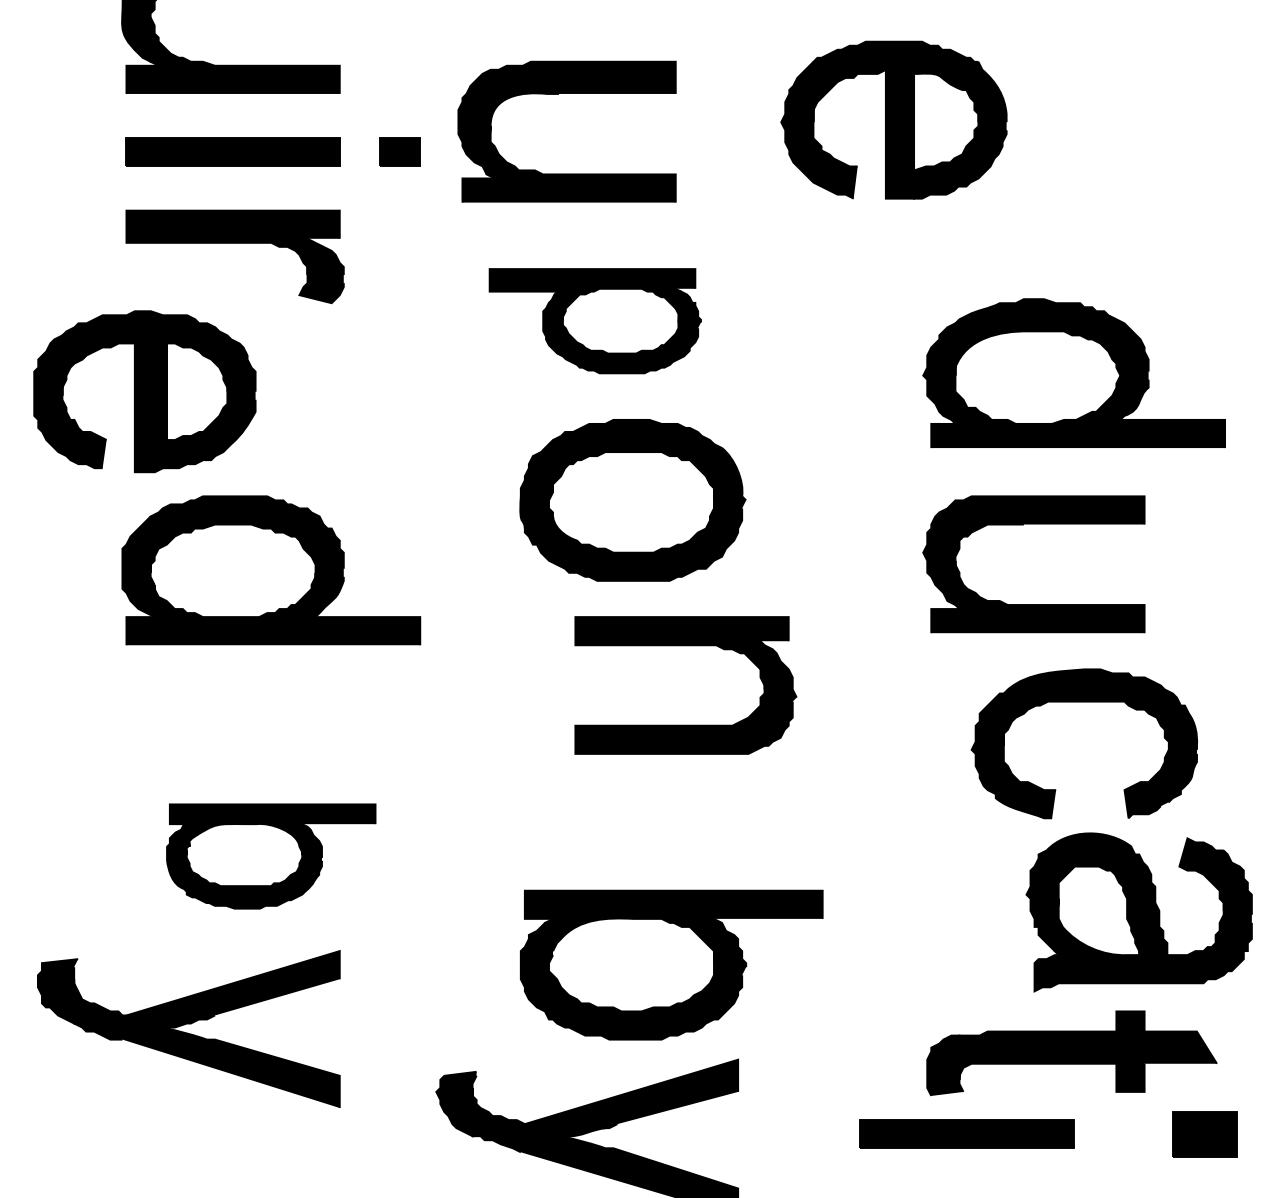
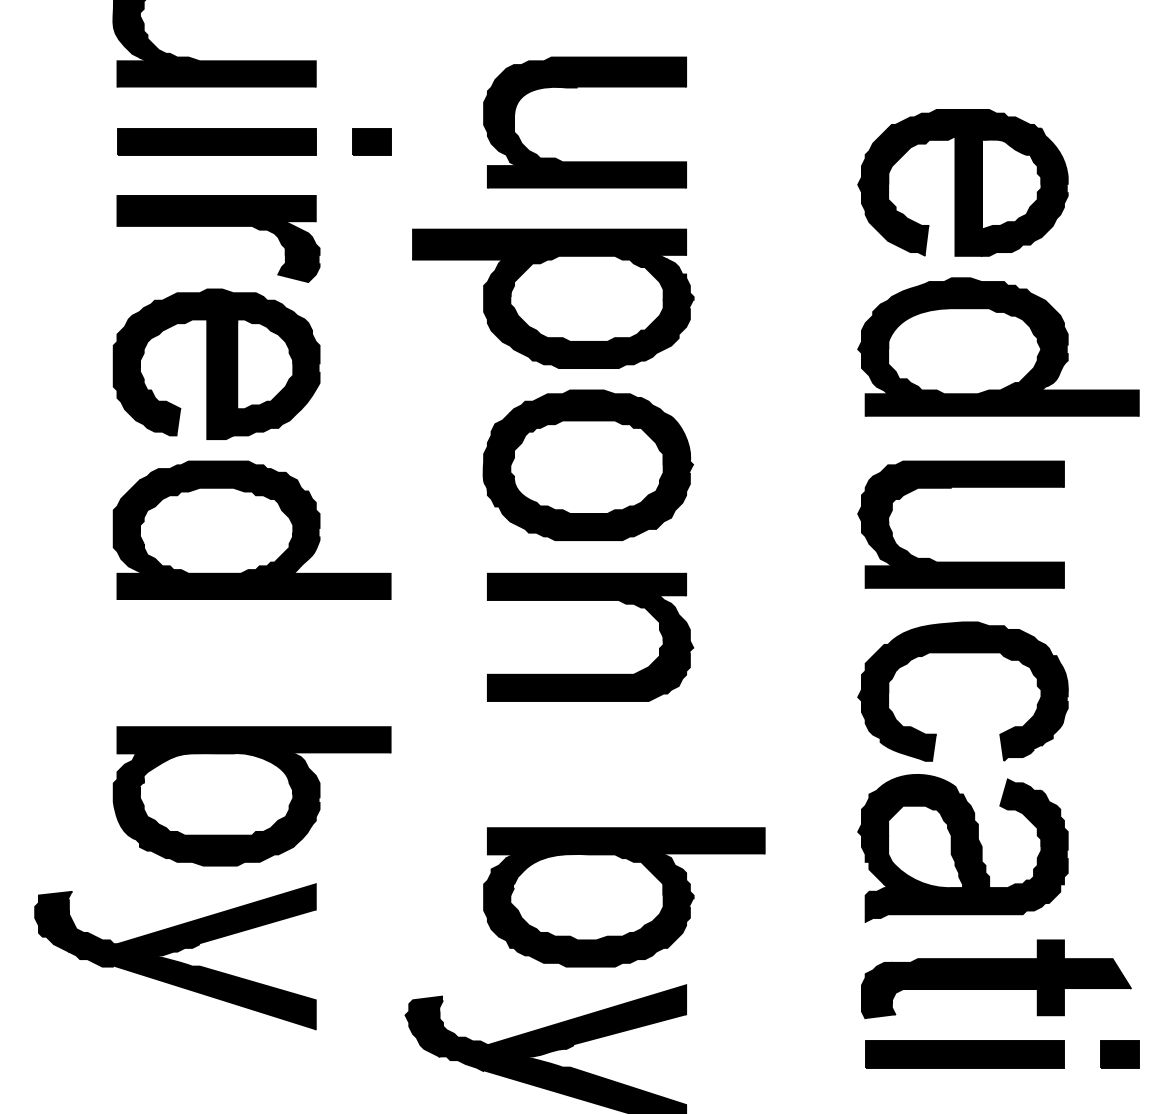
part: (558, 95) -> (577, 88), moved
part: (893, 119) -> (962, 182), moved
part: (595, 320) -> (553, 298), size x1.43
part: (144, 390) -> (216, 363), moved
part: (685, 645) -> (590, 600), moved
part: (1083, 702) -> (962, 653), moved
part: (270, 856) -> (251, 796), size x1.43
part: (1138, 912) -> (962, 848), moved
part: (966, 1134) -> (964, 1054), moved
part: (1204, 1134) -> (1119, 1054), size x0.62

